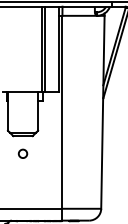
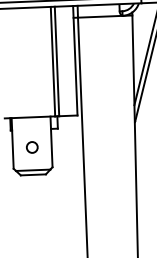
circle: (22, 153) -> (31, 147), moved

